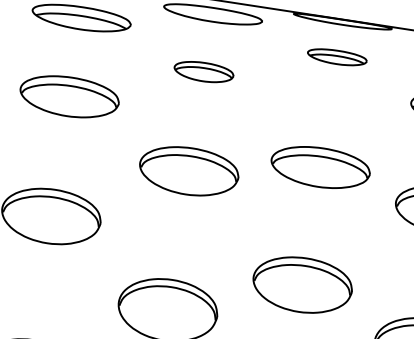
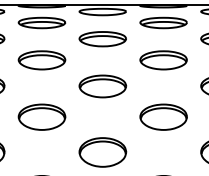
part: (337, 56) -> (163, 22), size x1.67
part: (203, 72) -> (102, 39), size x1.67
part: (320, 167) -> (163, 60), moved
part: (302, 283) -> (163, 116), moved

